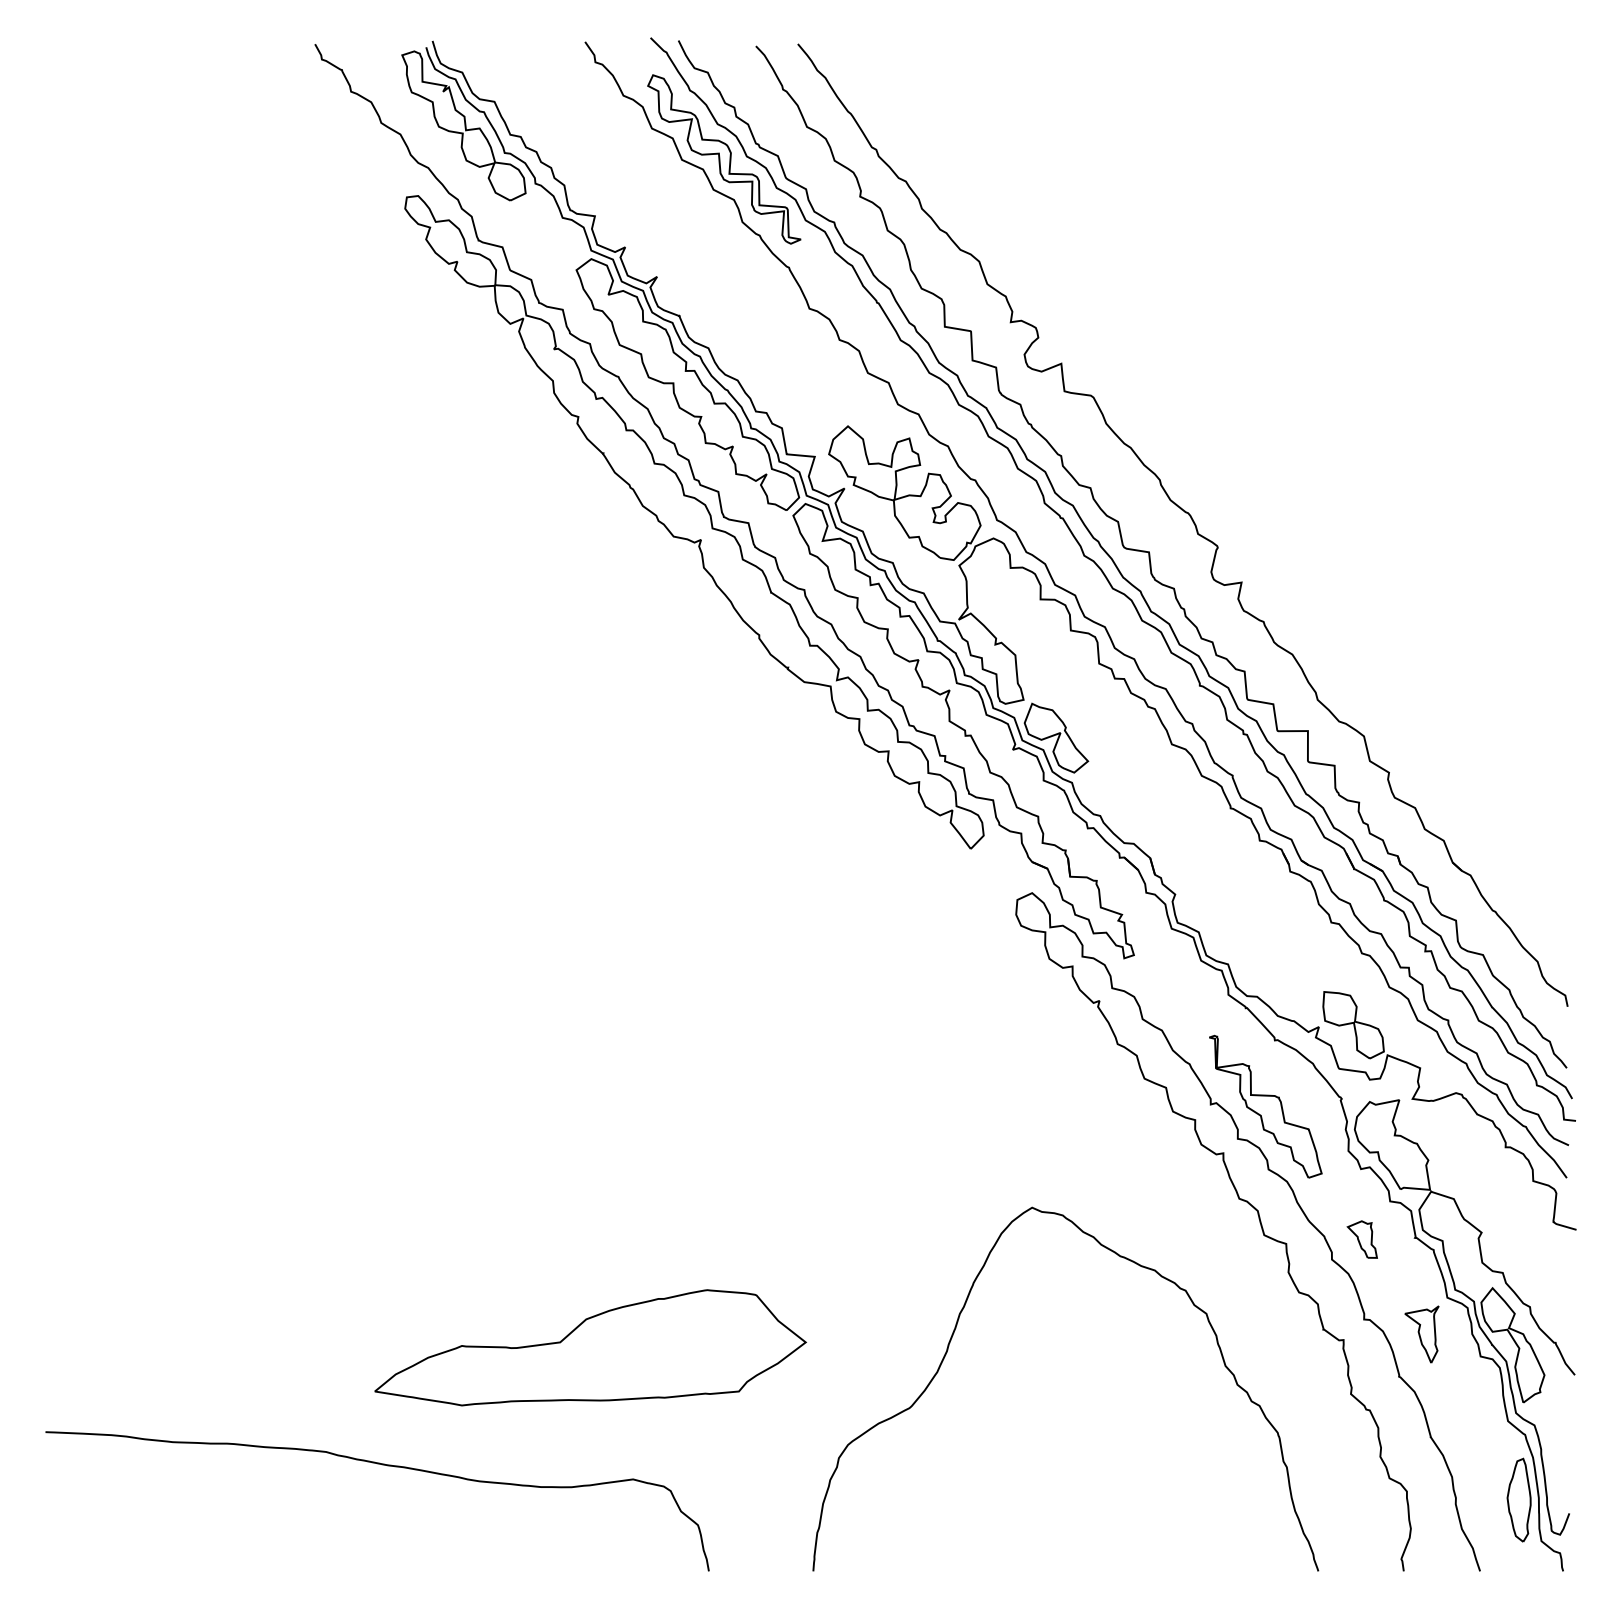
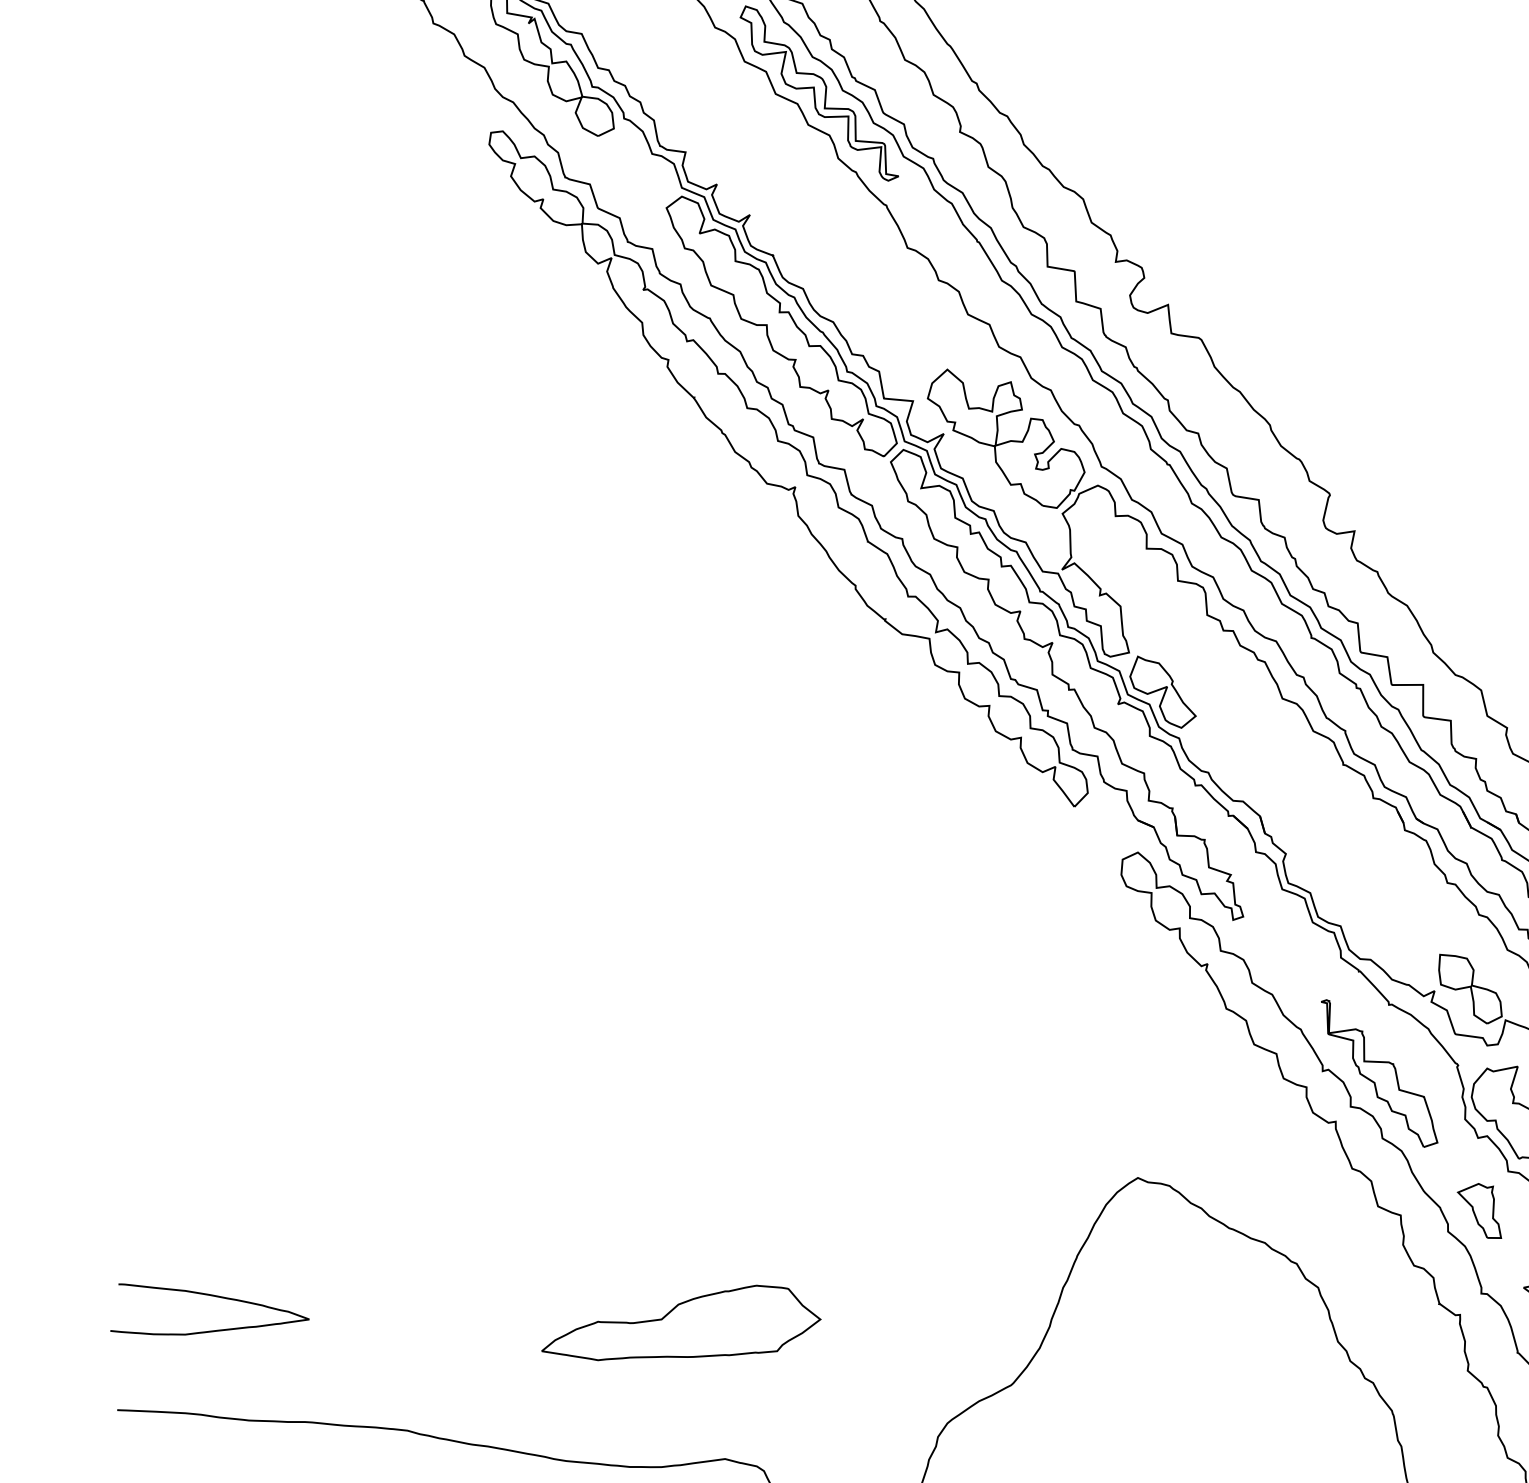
part: (1362, 1239) -> (1479, 1210), size x1.43
curve: (137, 1322) -> (212, 1296), added
part: (590, 1347) -> (681, 1322), size x0.62

